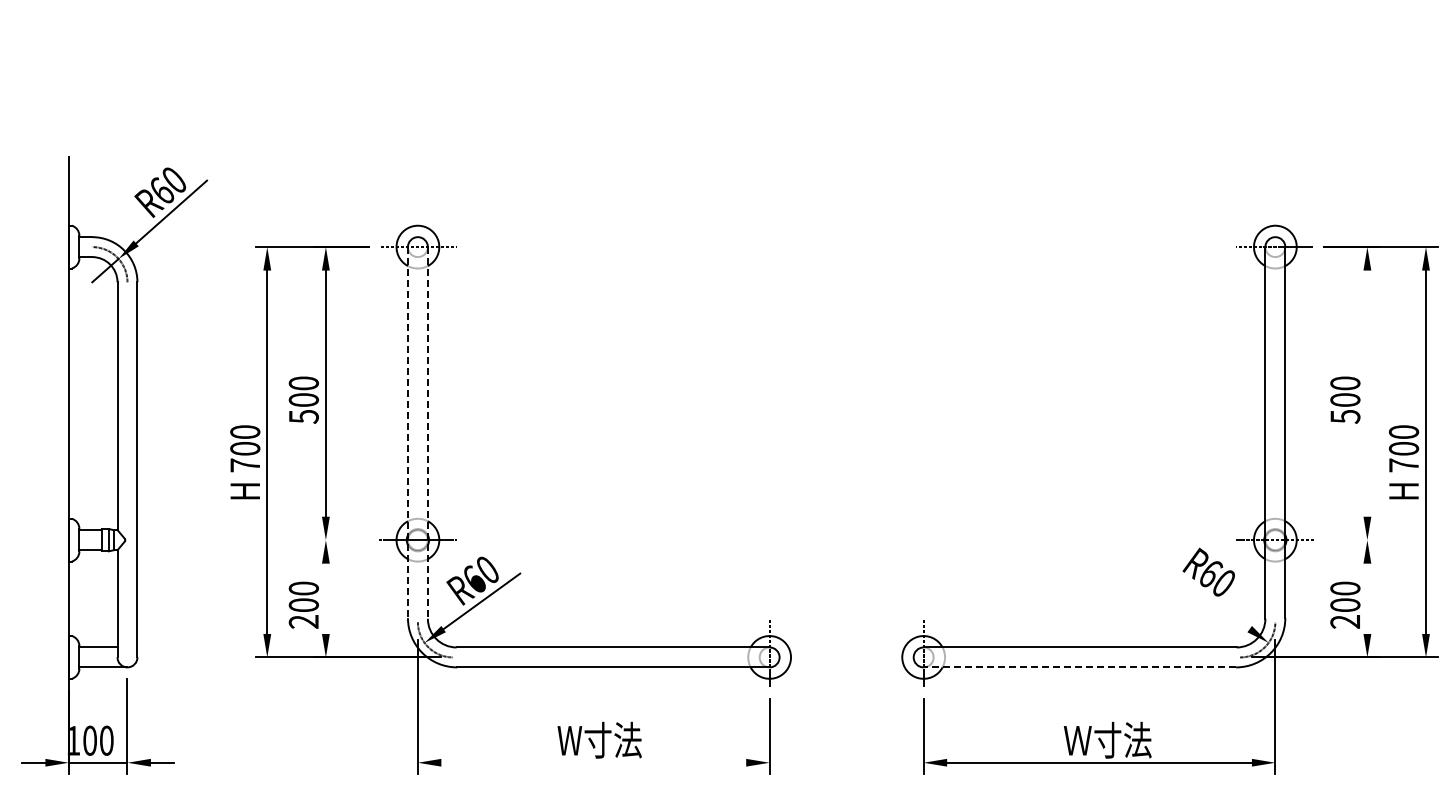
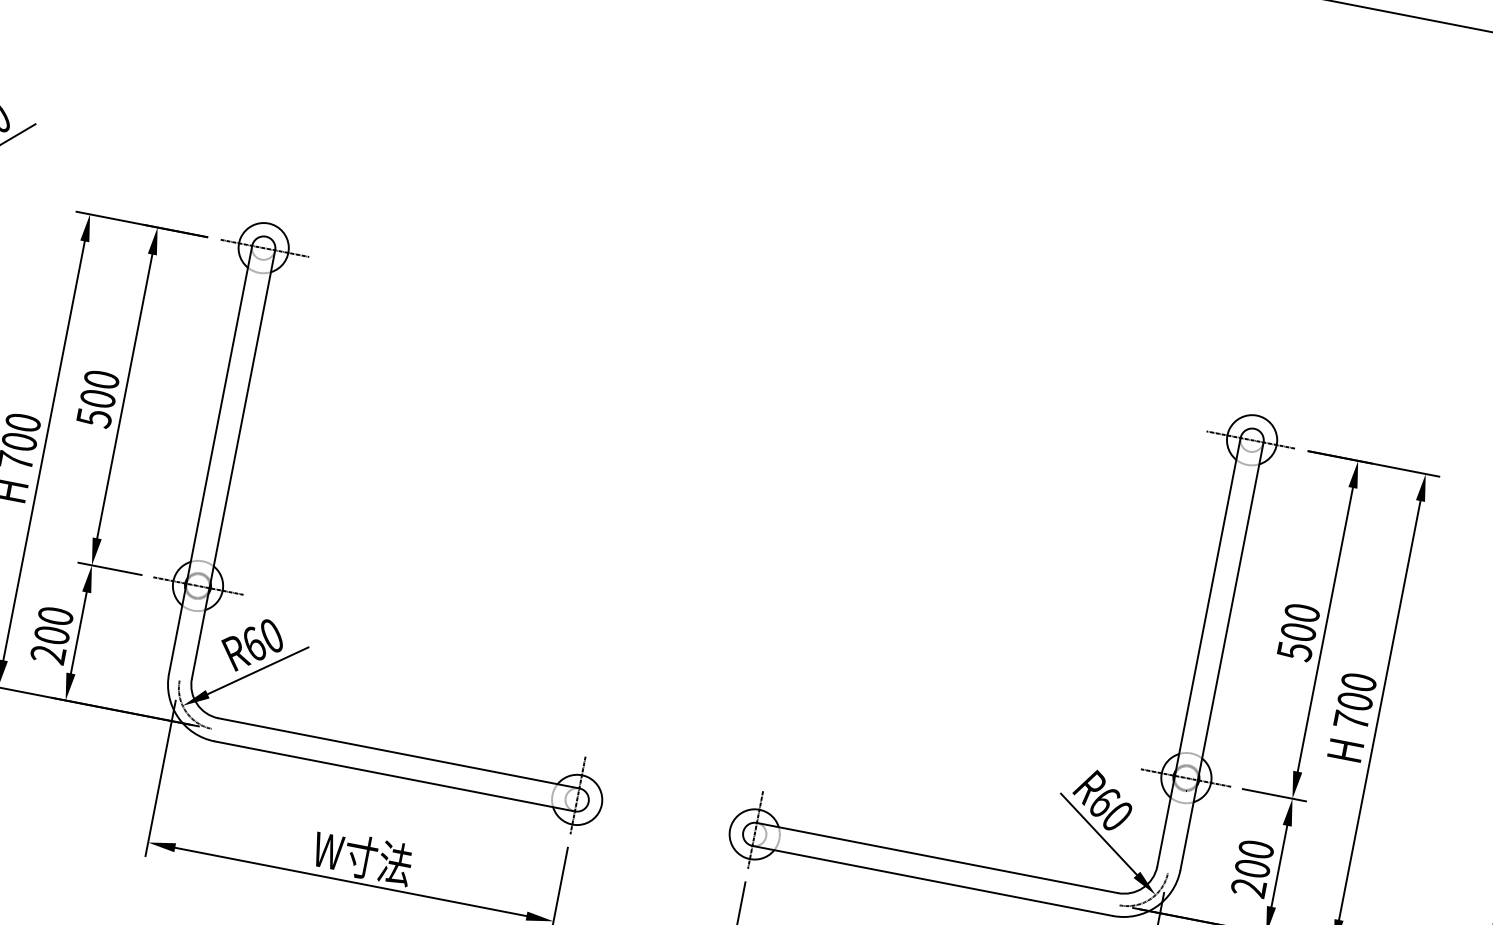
line: (1367, 393) -> (1325, 629), added
line: (407, 432) -> (210, 459), dashed -> solid
line: (427, 432) -> (233, 463), dashed -> solid
line: (341, 540) -> (109, 569), added
line: (1351, 540) -> (1274, 795), added
line: (325, 598) -> (78, 632), added
line: (1367, 598) -> (1279, 865), added
line: (1211, 601) -> (1099, 834), added
line: (1079, 667) -> (932, 880), dashed -> solid
line: (593, 762) -> (350, 881), added

